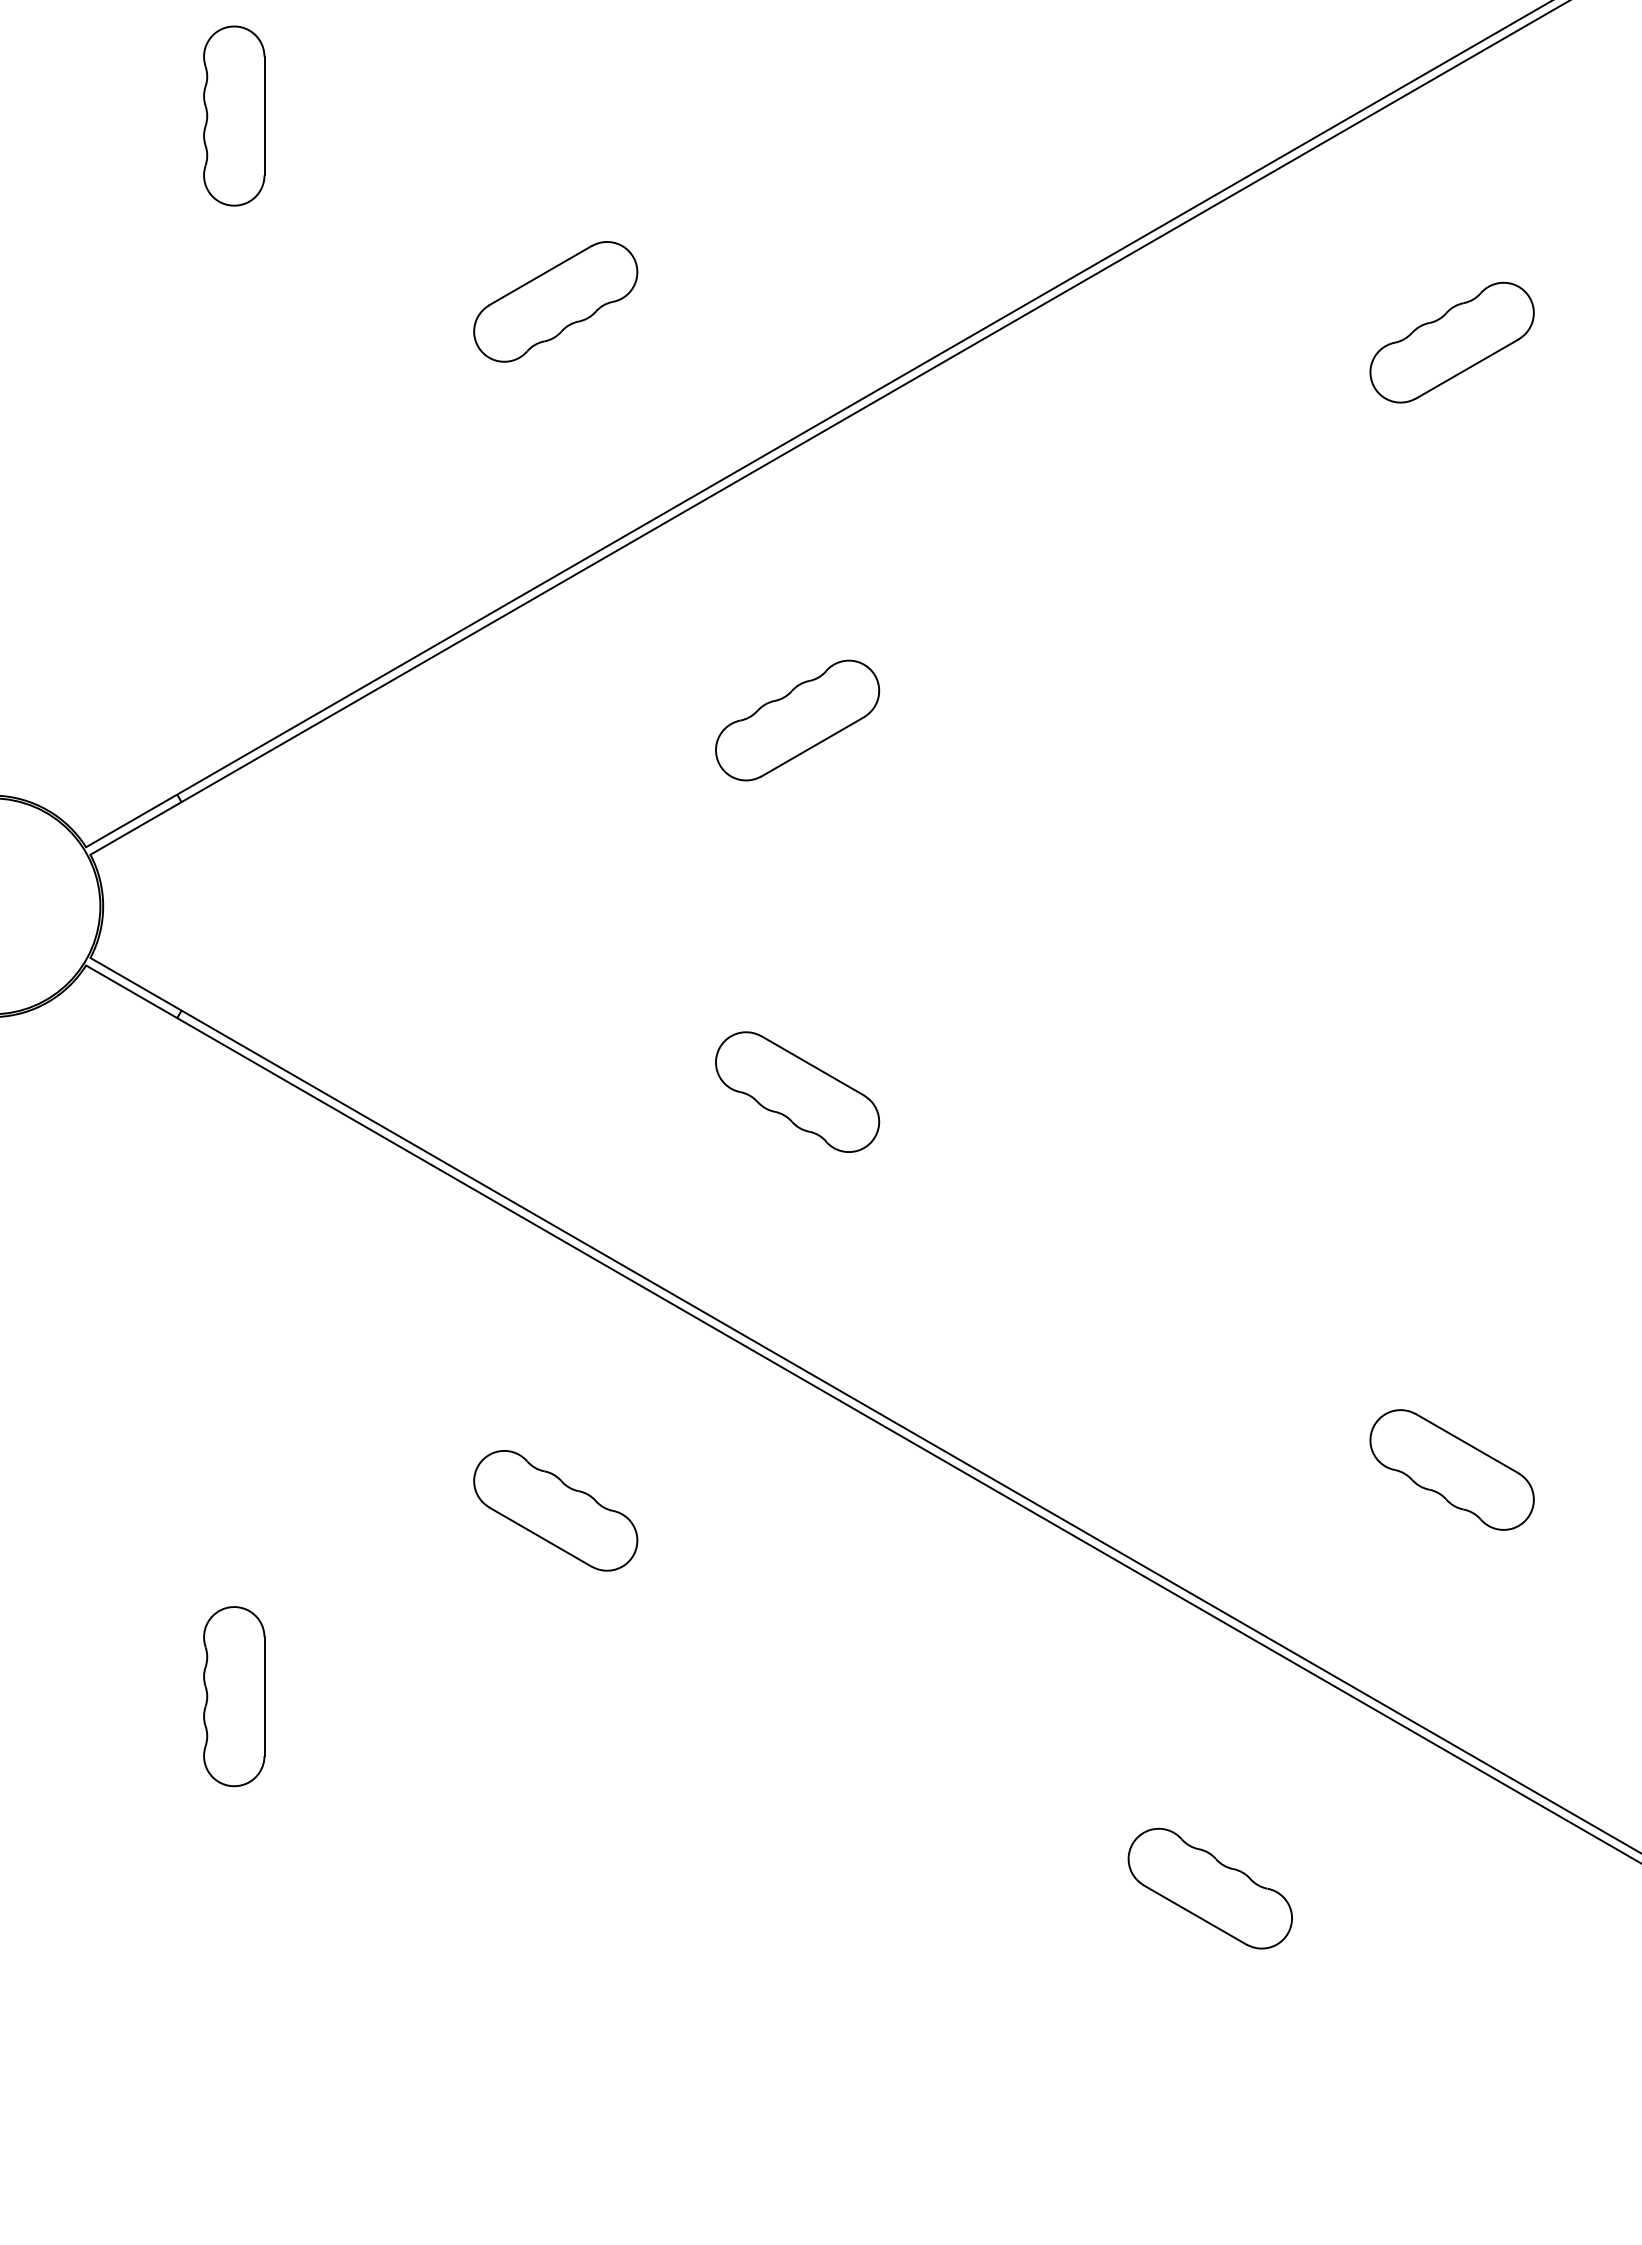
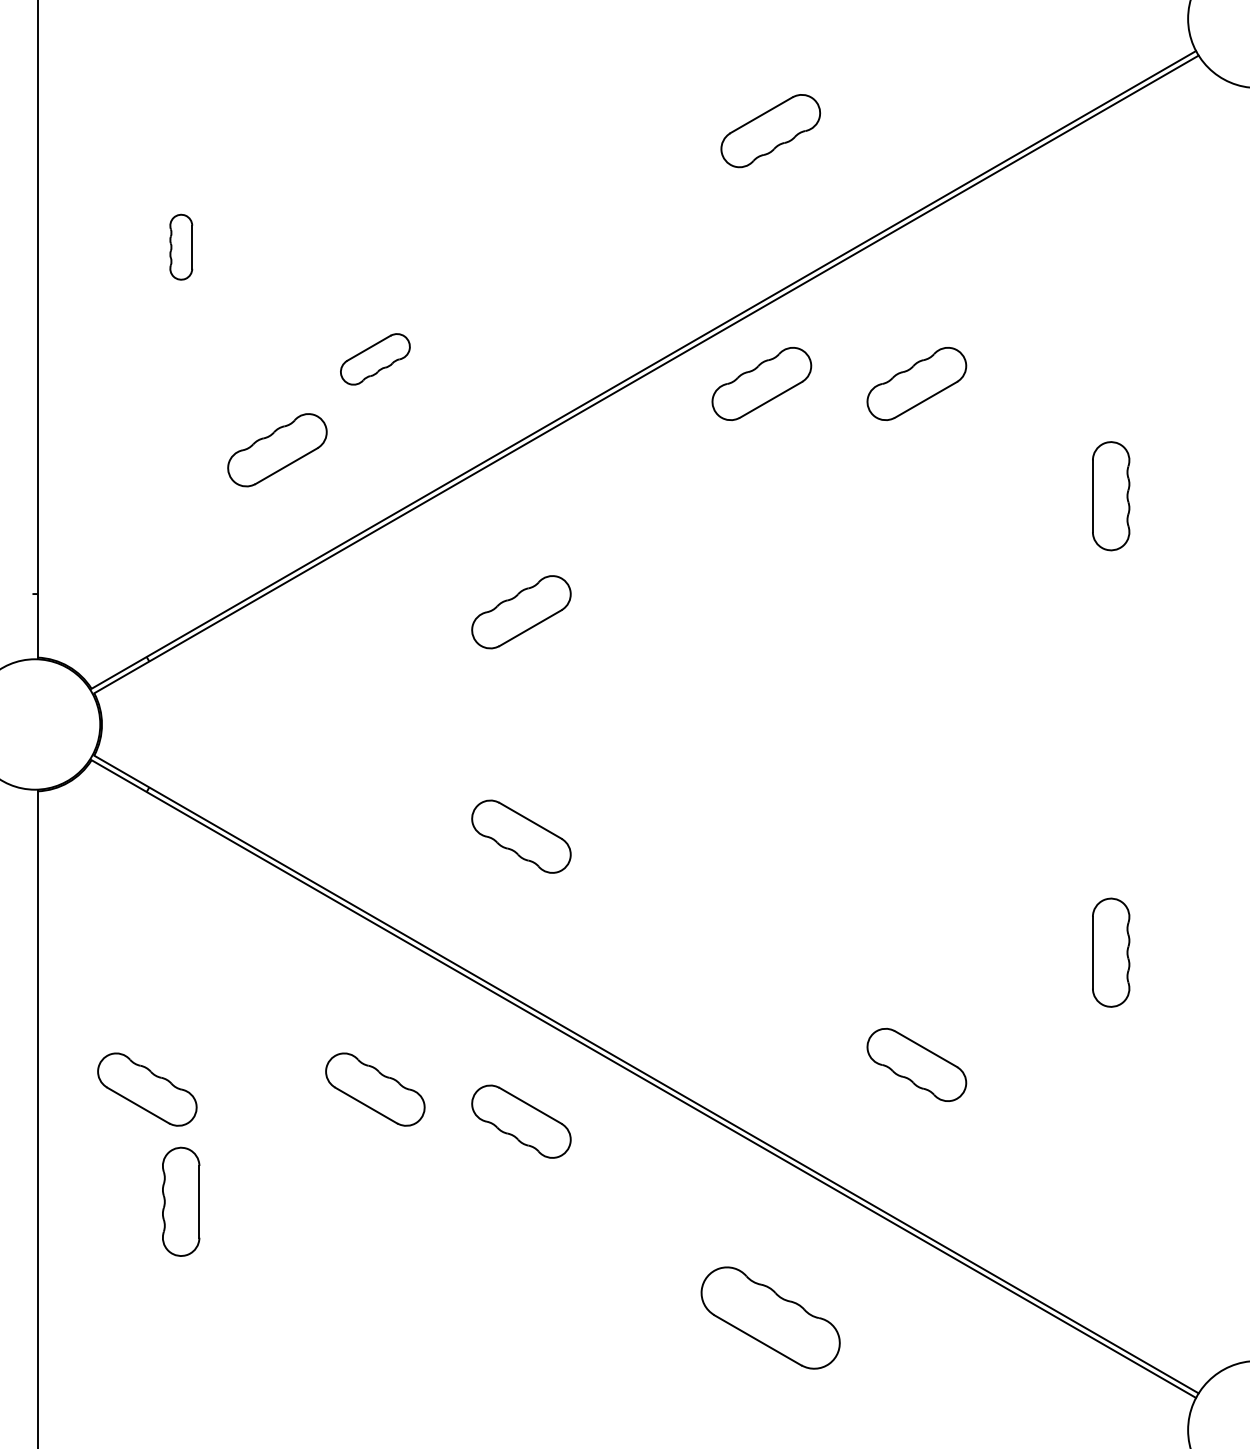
part: (234, 116) -> (181, 247), size x0.6
part: (555, 302) -> (375, 359), size x0.7
part: (1194, 341) -> (761, 383), added
part: (393, 452) -> (277, 450), added
part: (178, 1510) -> (147, 1089), added
part: (797, 1563) -> (521, 1121), added
part: (1209, 1888) -> (770, 1317), size x1.4

